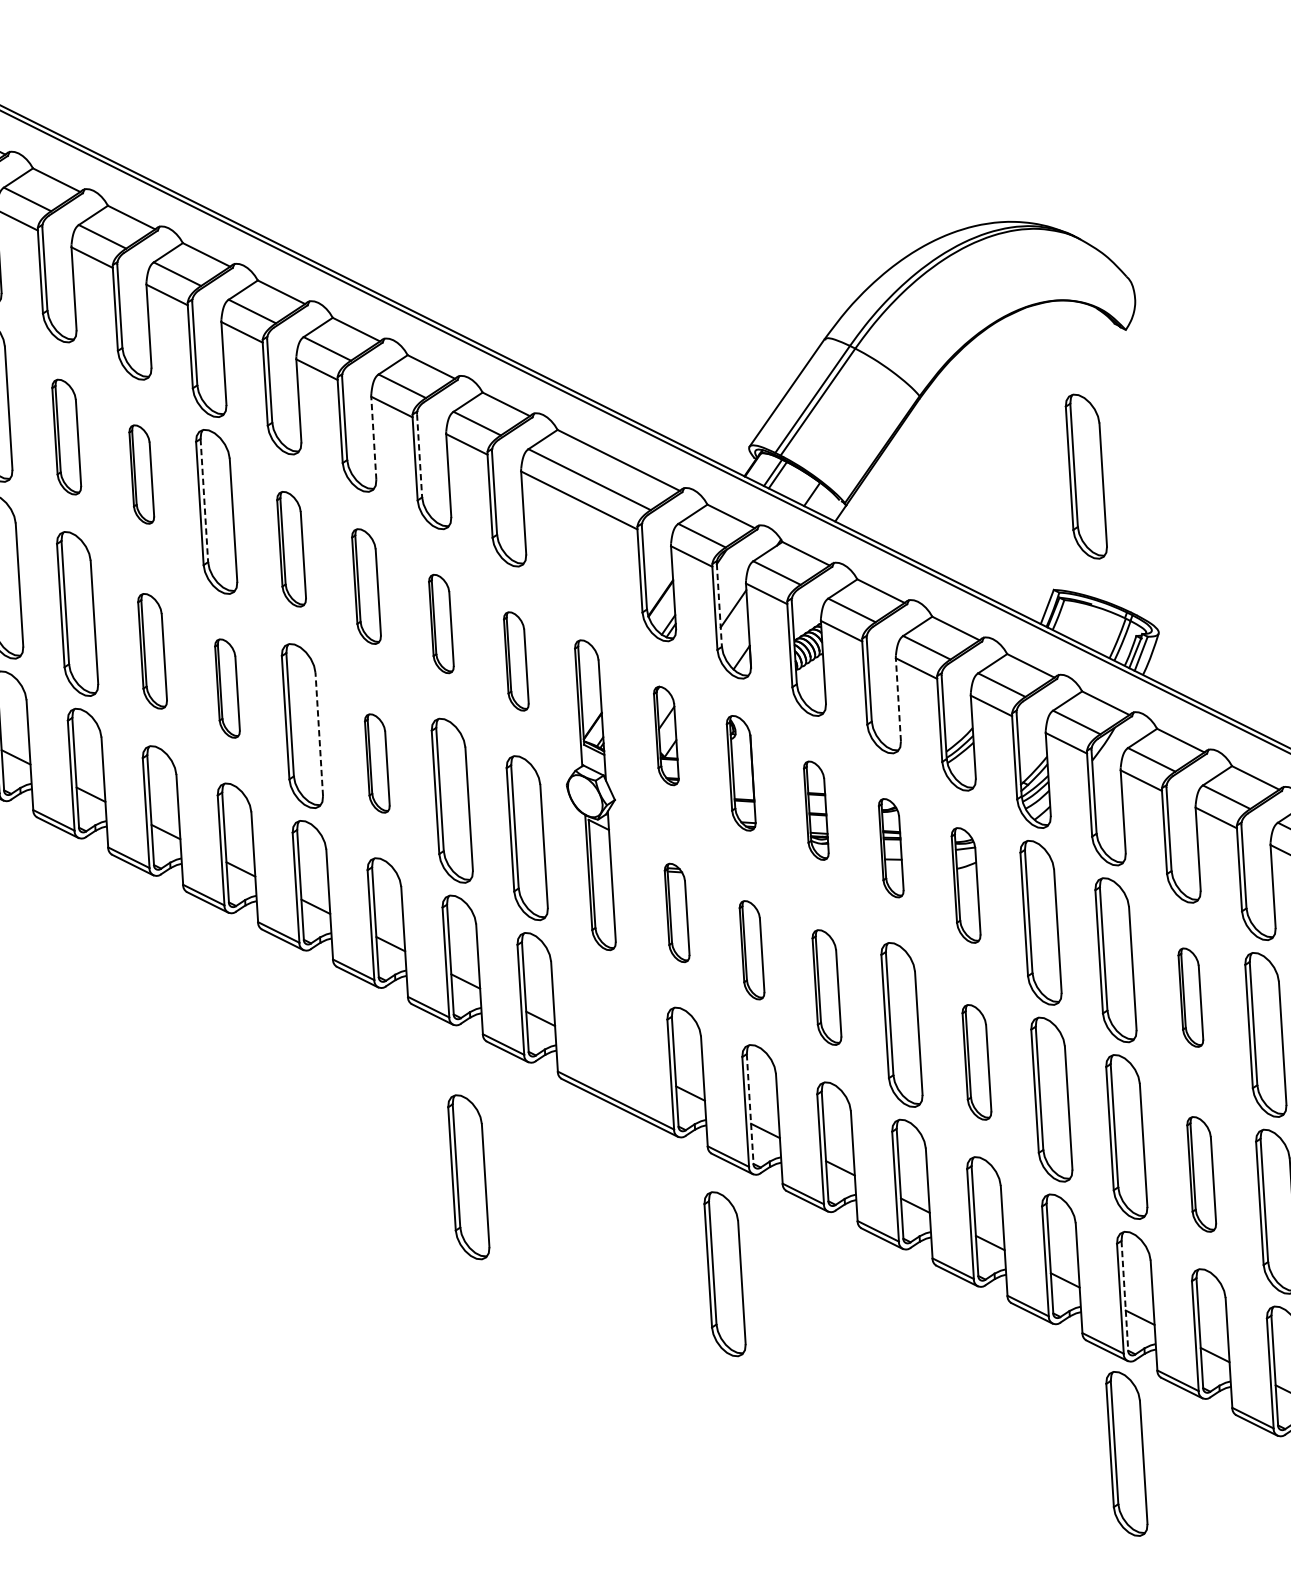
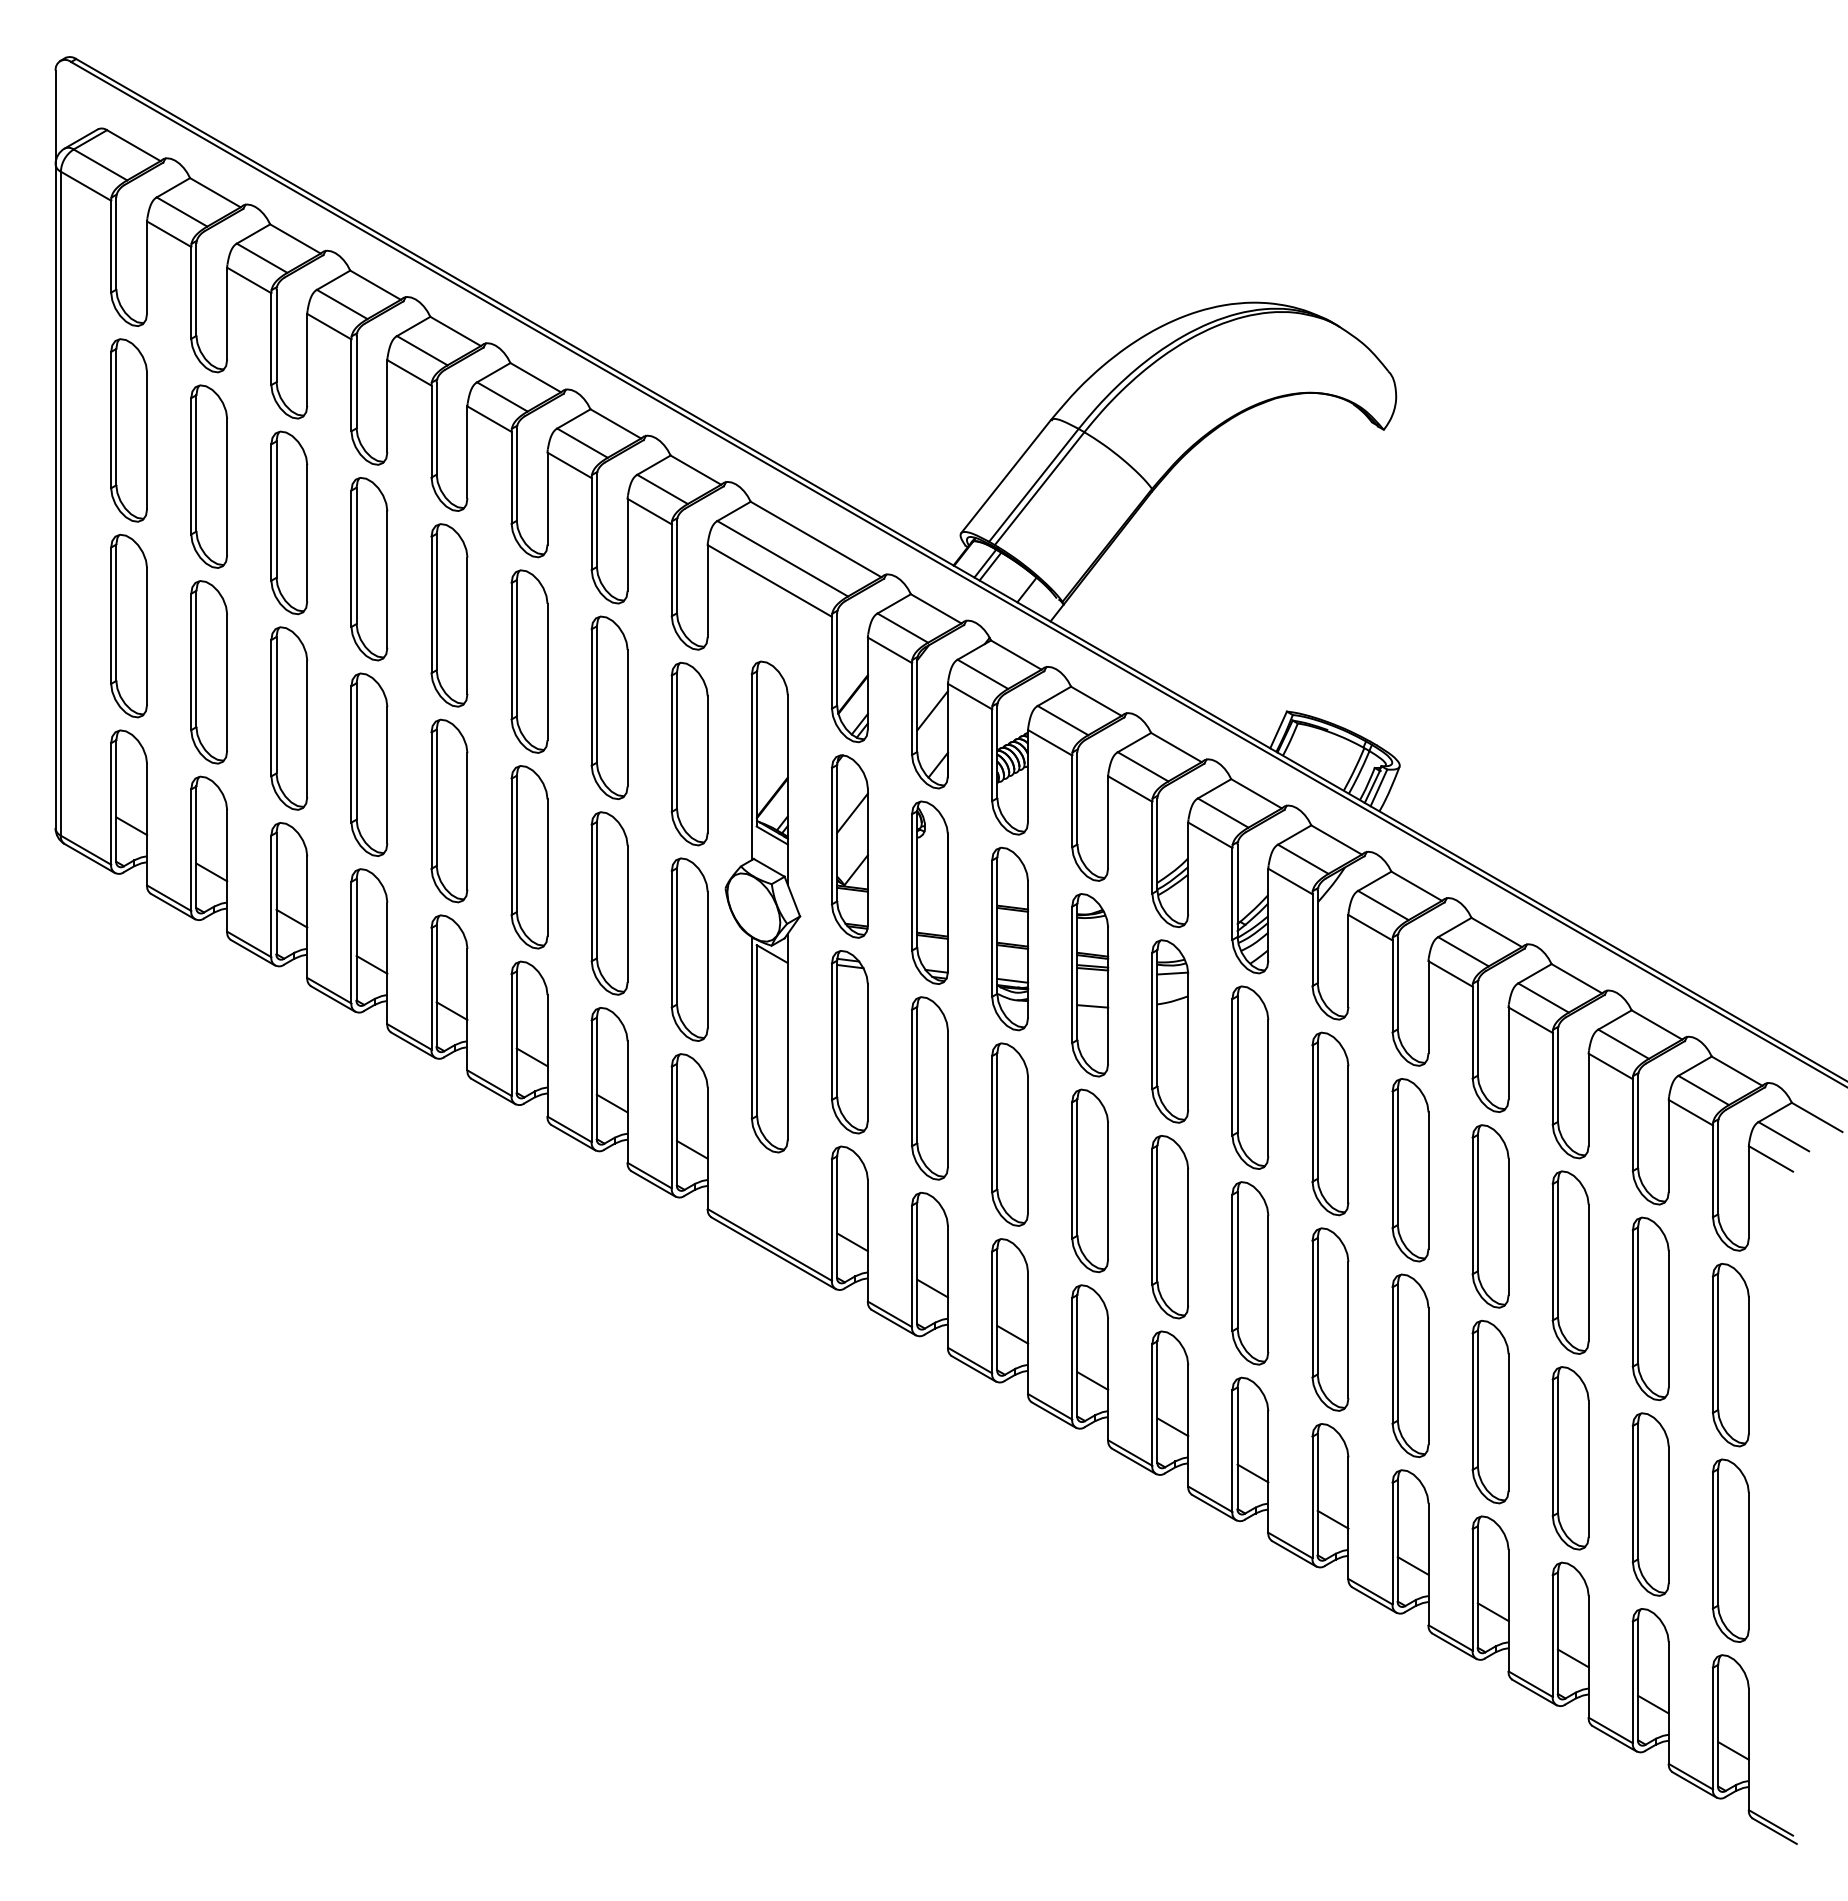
part: (66, 437) -> (208, 476), size x1.43
line: (373, 438) -> (547, 498), dashed -> solid
line: (419, 456) -> (596, 521), dashed -> solid
part: (141, 474) -> (289, 522), size x1.67
part: (1086, 476) -> (1330, 588), removed
line: (204, 501) -> (356, 556), dashed -> solid
part: (291, 549) -> (449, 615), size x1.43
part: (366, 586) -> (529, 661), size x1.43
line: (719, 605) -> (917, 706), dashed -> solid
part: (441, 623) -> (609, 707), size x1.67
part: (152, 651) -> (289, 718), size x1.43
part: (516, 661) -> (689, 754), size x1.67
part: (227, 688) -> (369, 764), size x1.67
line: (898, 700) -> (1108, 822), dashed -> solid
line: (319, 733) -> (467, 820), dashed -> solid
part: (665, 736) -> (849, 846), size x1.67
part: (377, 763) -> (529, 857), size x1.67
part: (740, 773) -> (929, 892), size x1.43
part: (590, 795) -> (762, 906), size x1.43
part: (816, 810) -> (1010, 938), size x1.67
part: (891, 848) -> (1090, 985), size x1.67
part: (966, 885) -> (1170, 1031), size x1.43
part: (676, 913) -> (849, 1042), size x1.67
part: (751, 950) -> (929, 1088), size x1.67
part: (826, 987) -> (1009, 1134), size x1.43
part: (1190, 997) -> (1410, 1170), size x1.67
part: (977, 1062) -> (1170, 1227), size x1.43
line: (750, 1109) -> (917, 1263), dashed -> solid
part: (1201, 1174) -> (1410, 1365), size x1.43
part: (468, 1177) -> (602, 1319), removed
part: (725, 1273) -> (878, 1443), removed
line: (1124, 1295) -> (1317, 1494), dashed -> solid
part: (1126, 1453) -> (1308, 1668), removed

